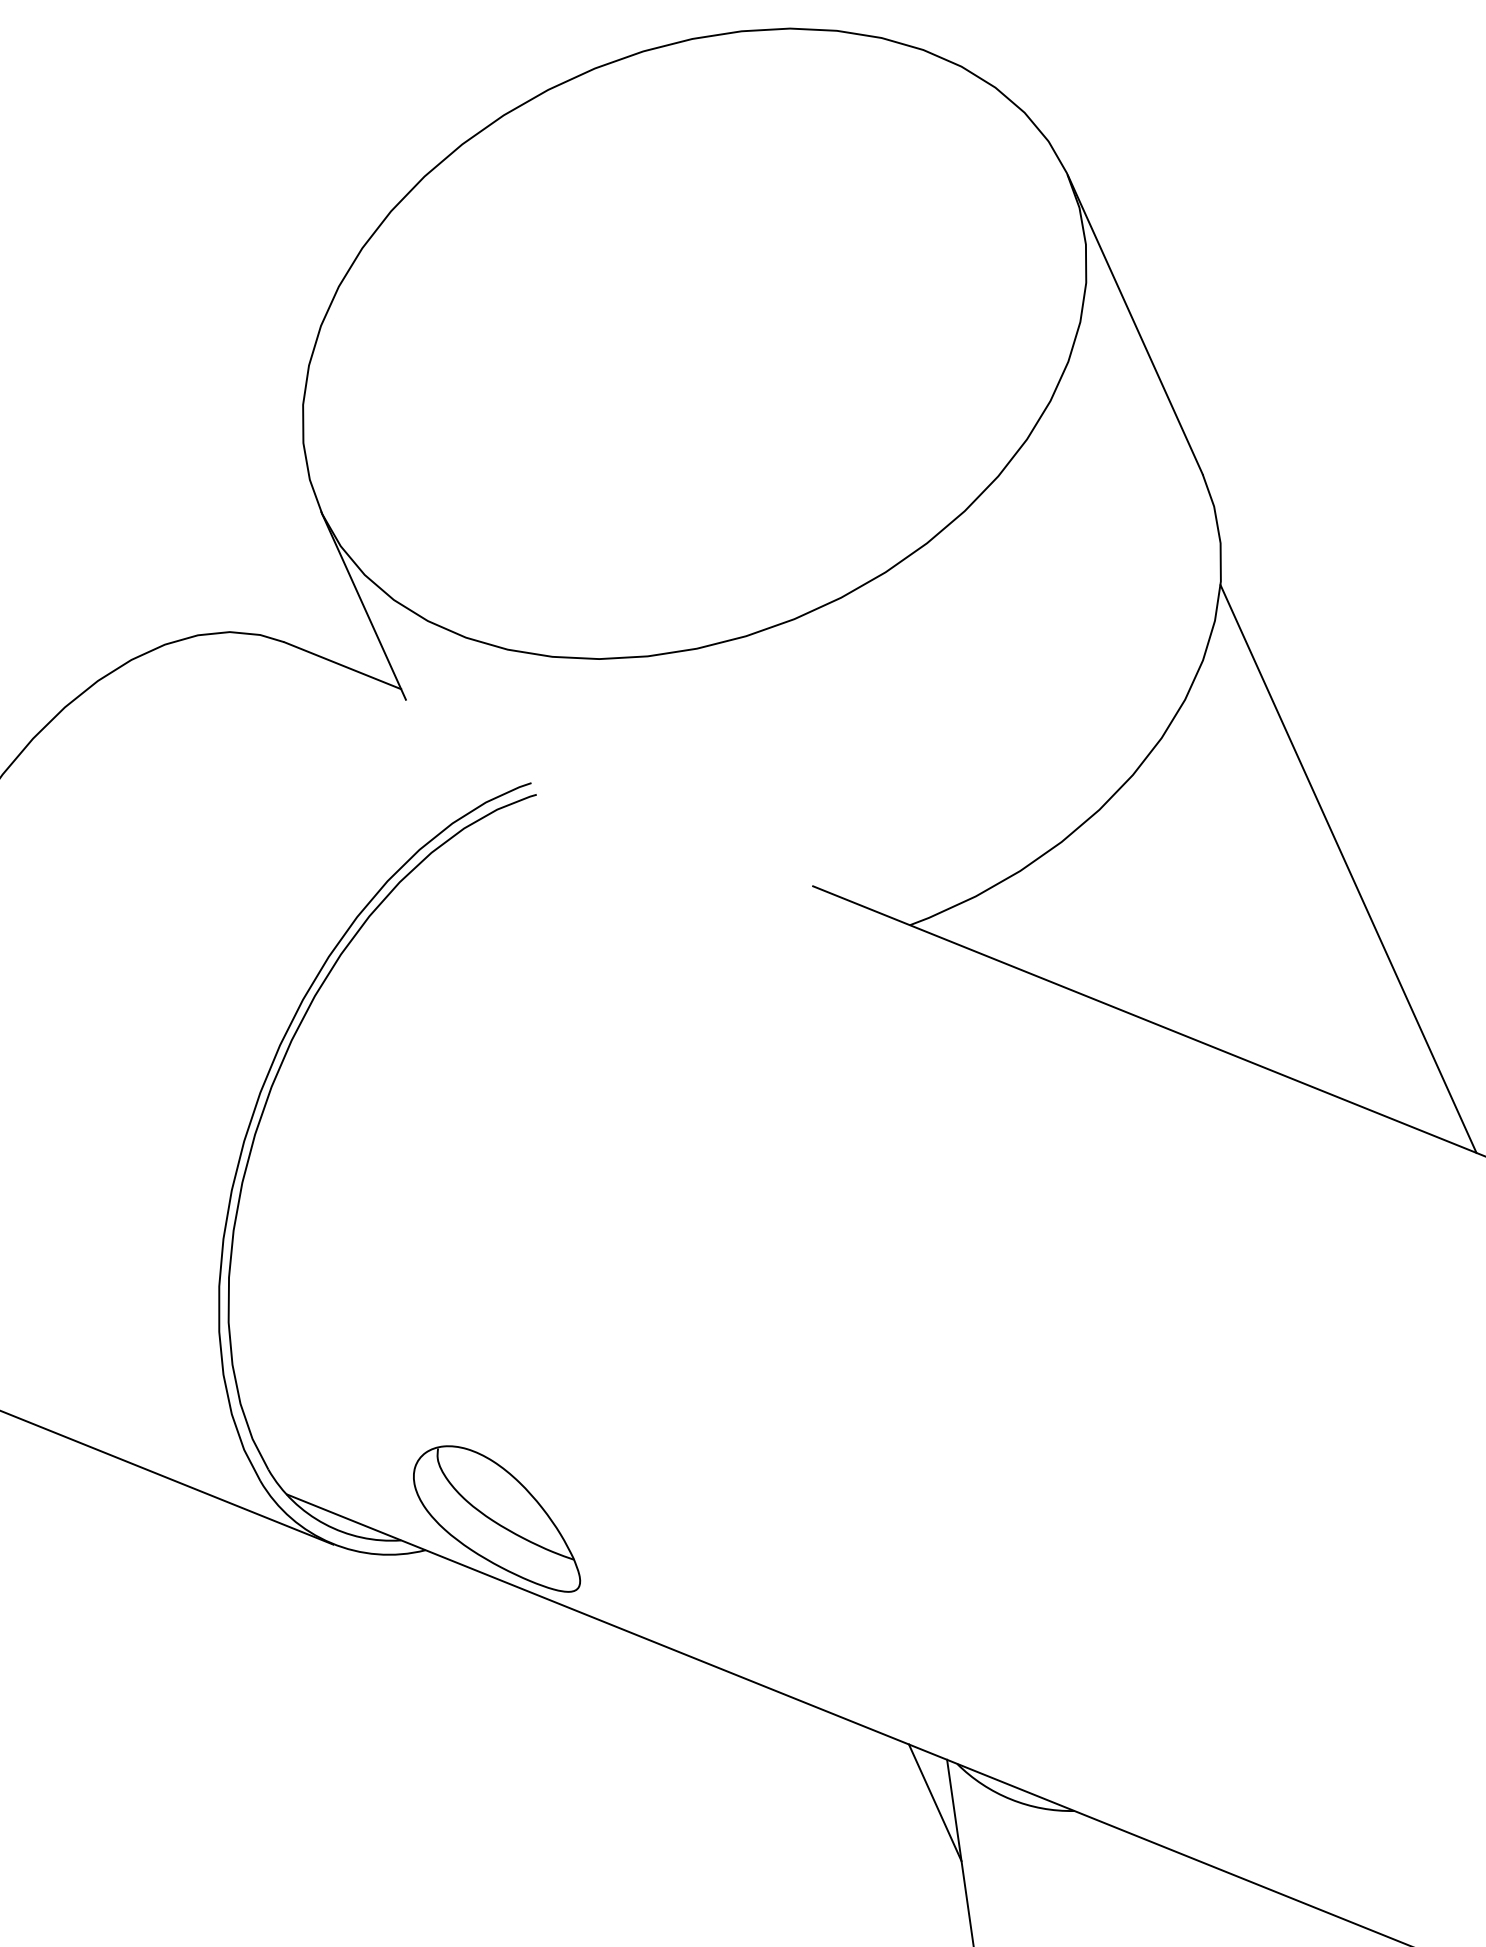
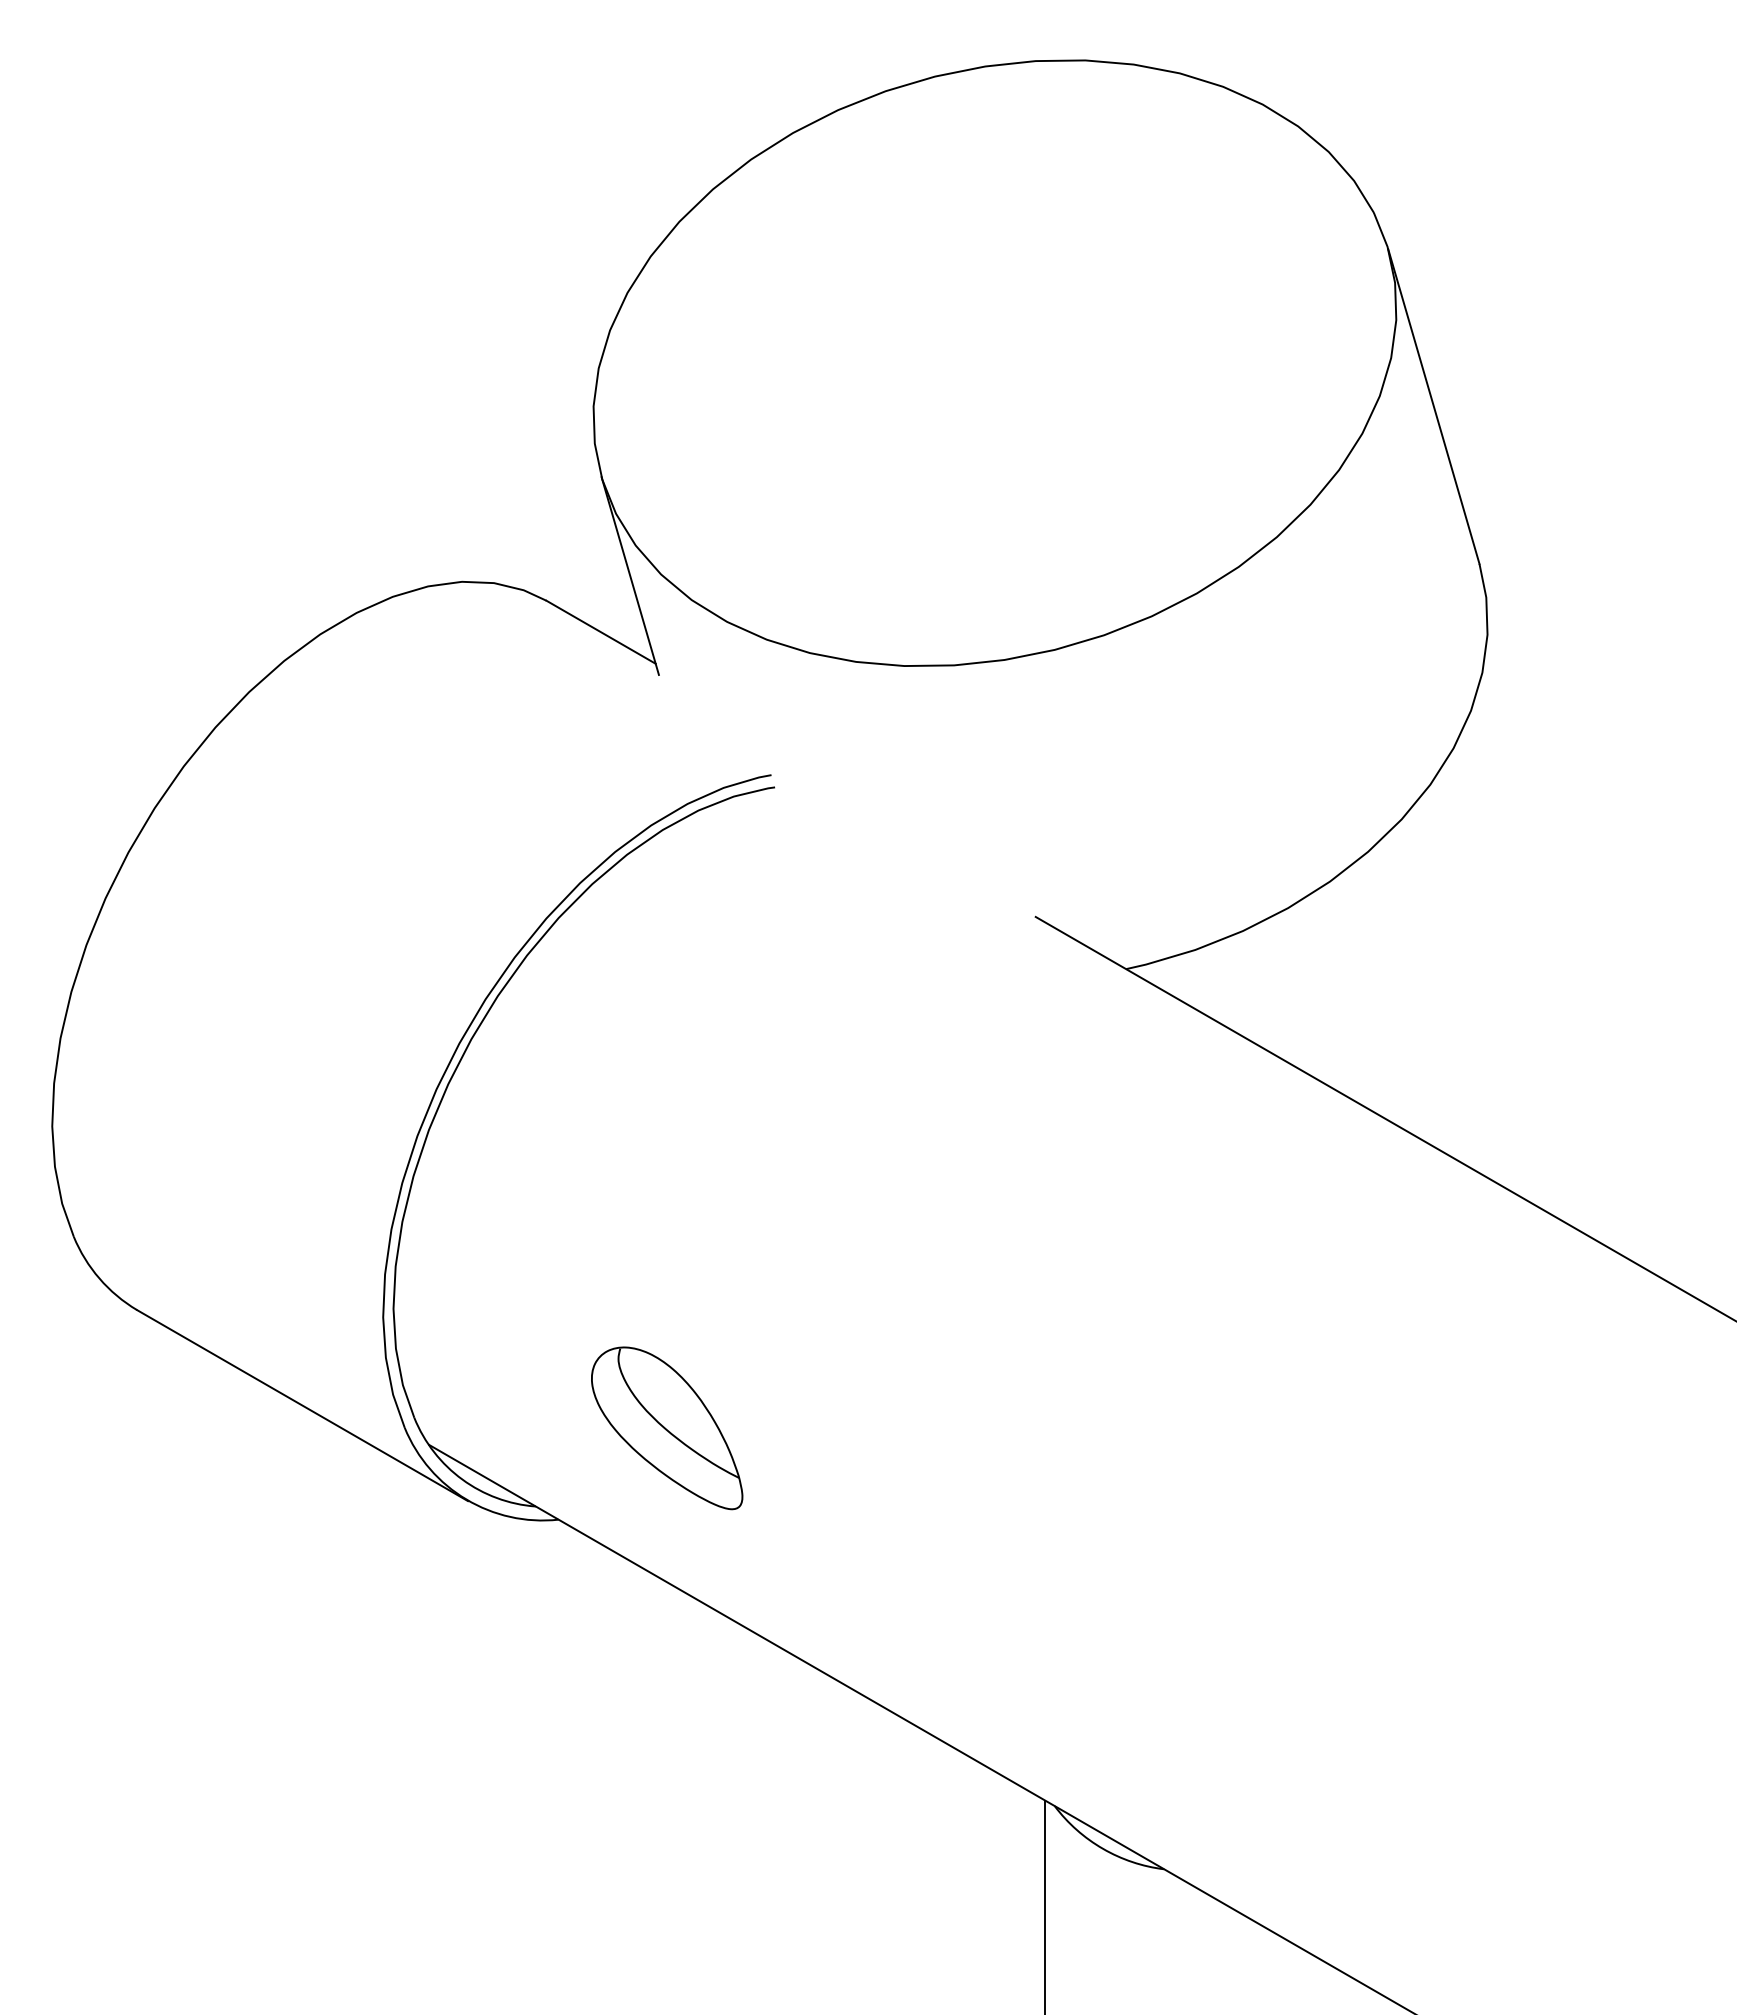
line: (1347, 869) -> (1567, 975), removed
part: (496, 1520) -> (667, 1428), moved
line: (935, 1802) -> (1027, 1841), removed

